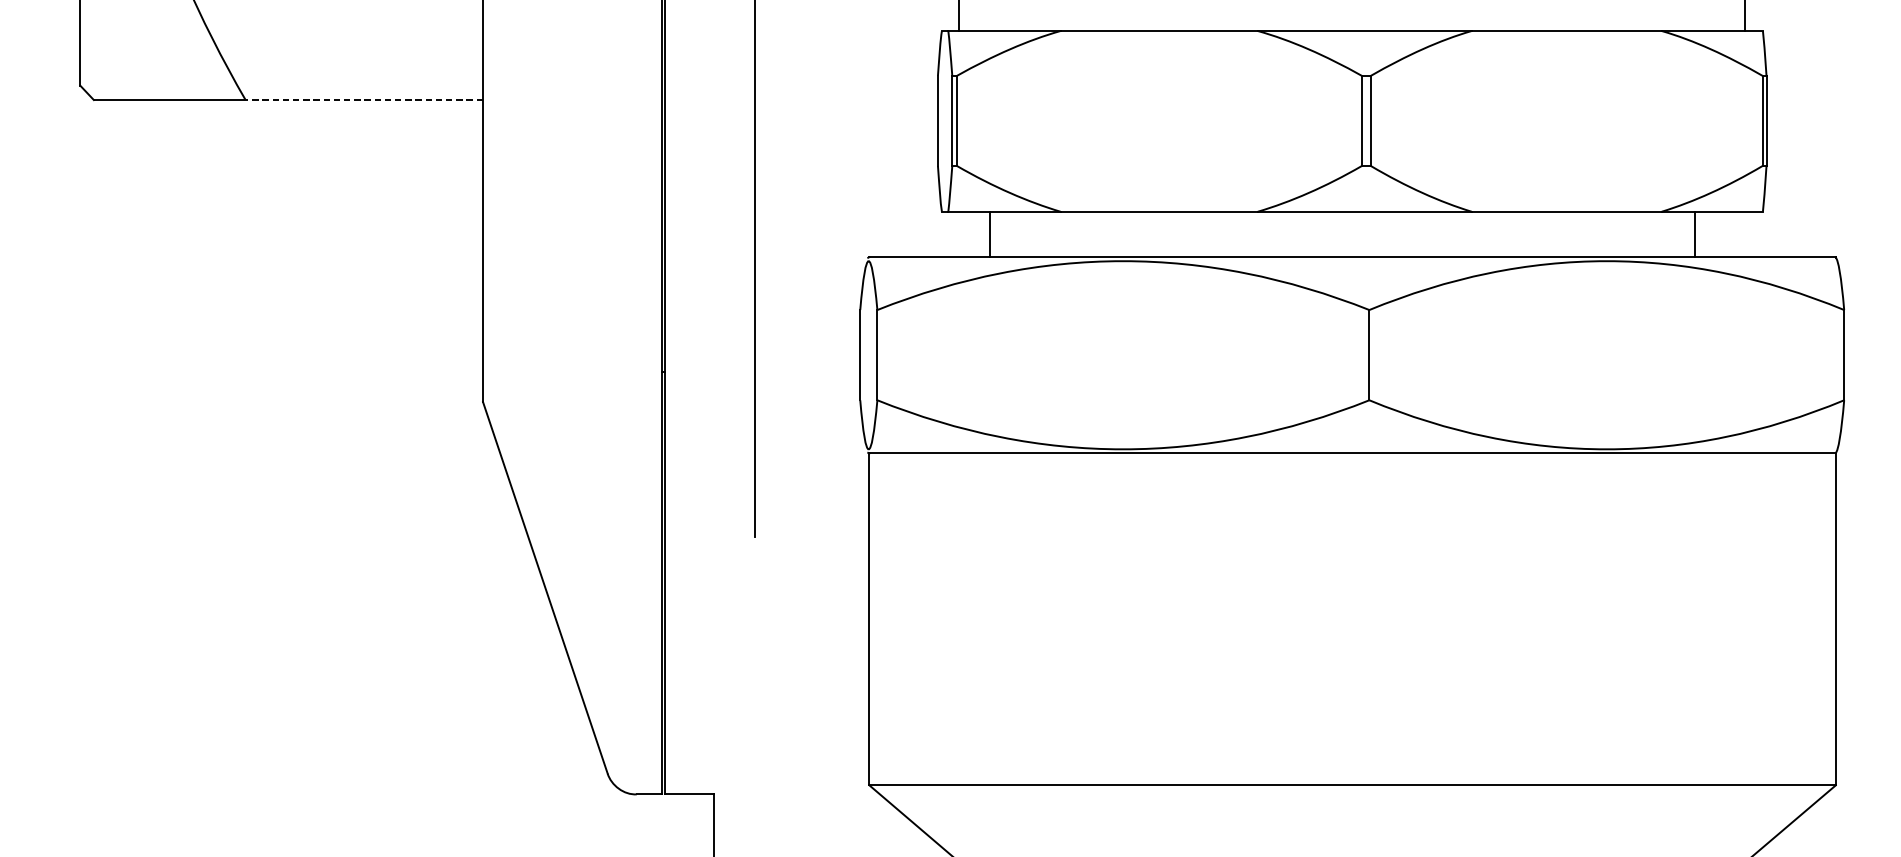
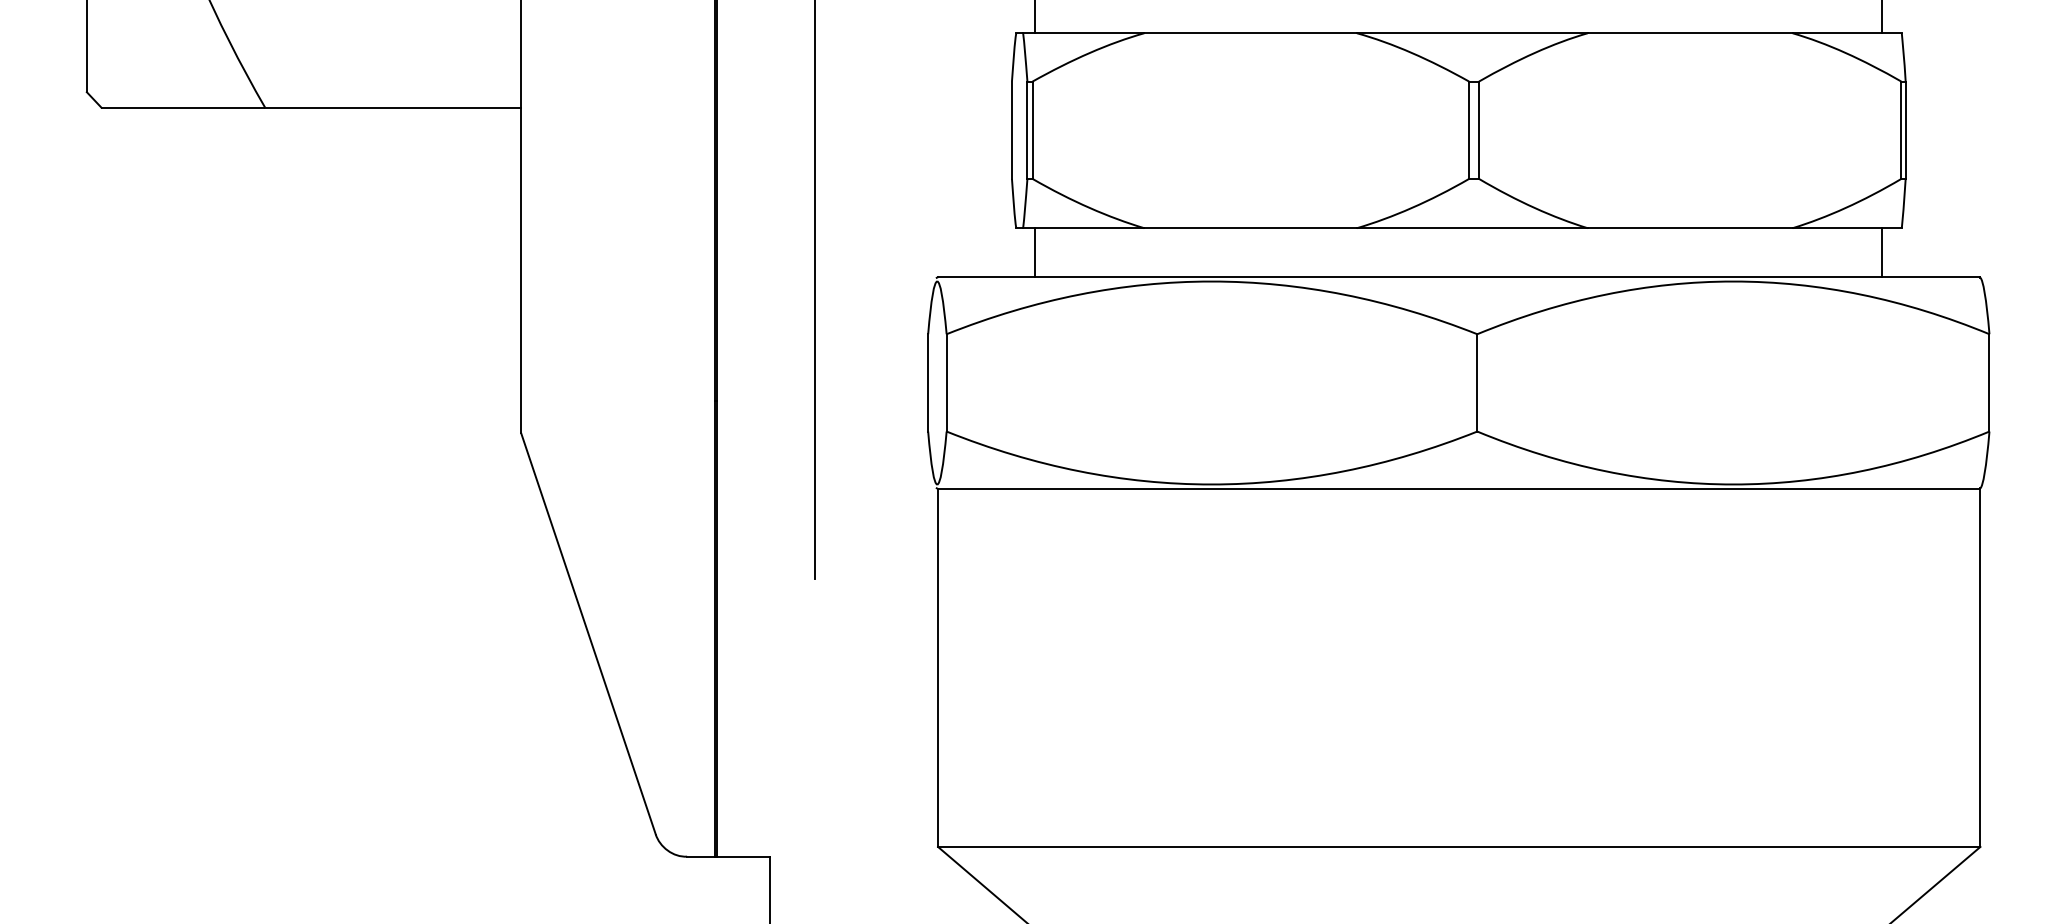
line: (363, 99) -> (392, 107), dashed -> solid
line: (990, 234) -> (1035, 252), moved
line: (1694, 234) -> (1882, 252), moved

